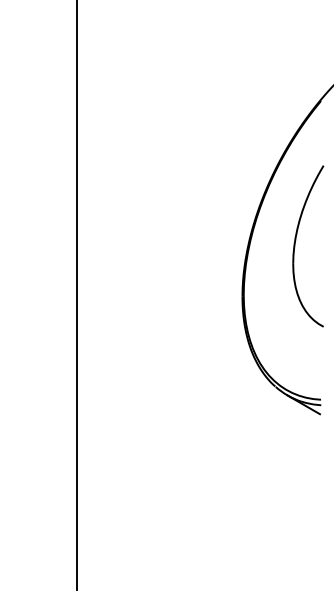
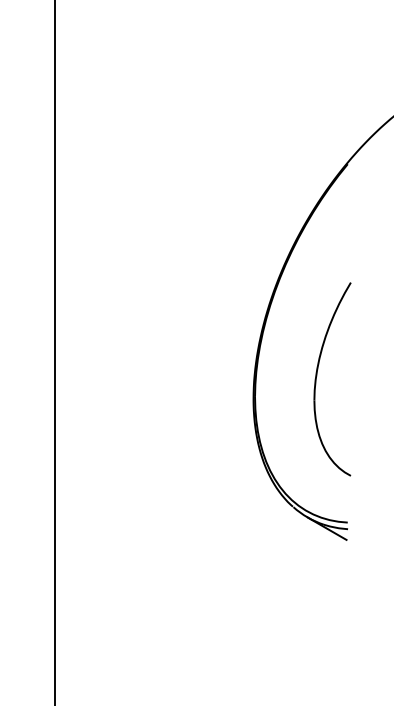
part: (295, 246) -> (317, 379), moved

